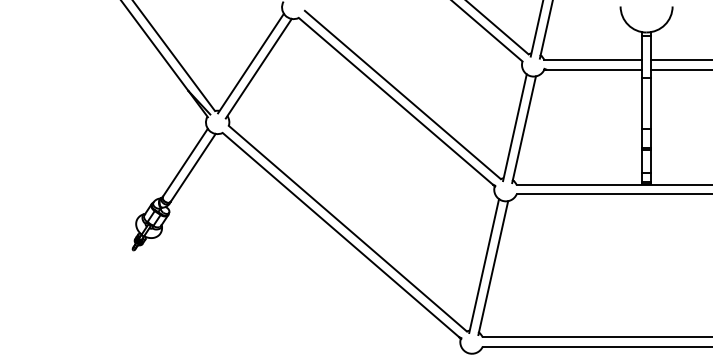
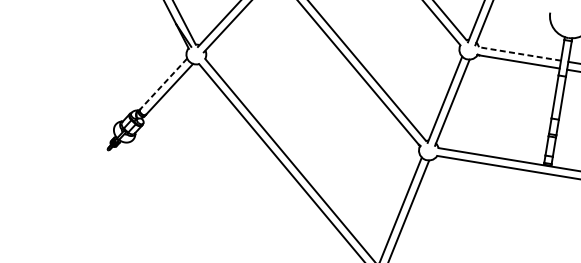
line: (593, 60) -> (520, 54), solid -> dashed
line: (185, 162) -> (163, 83), solid -> dashed

